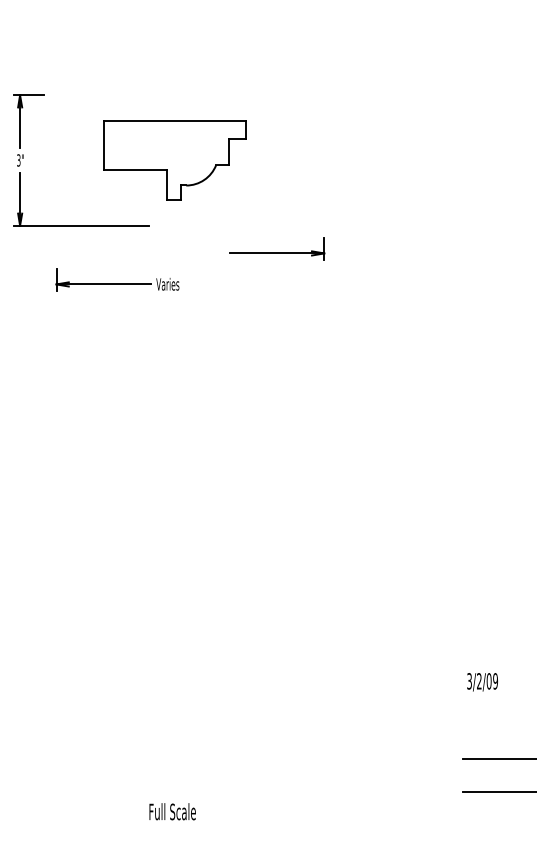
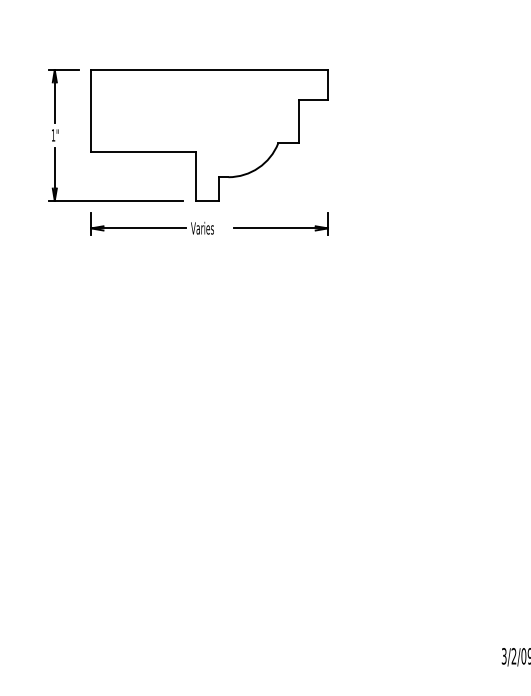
text: (18, 160) -> (53, 135), 3" -> 1"
part: (174, 160) -> (209, 135), size x1.67
part: (277, 248) -> (281, 223), moved
part: (117, 279) -> (152, 223), moved

